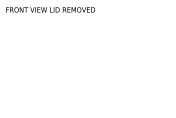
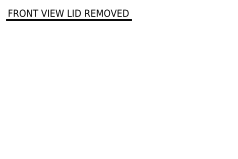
line: (51, 15) -> (69, 20), added

